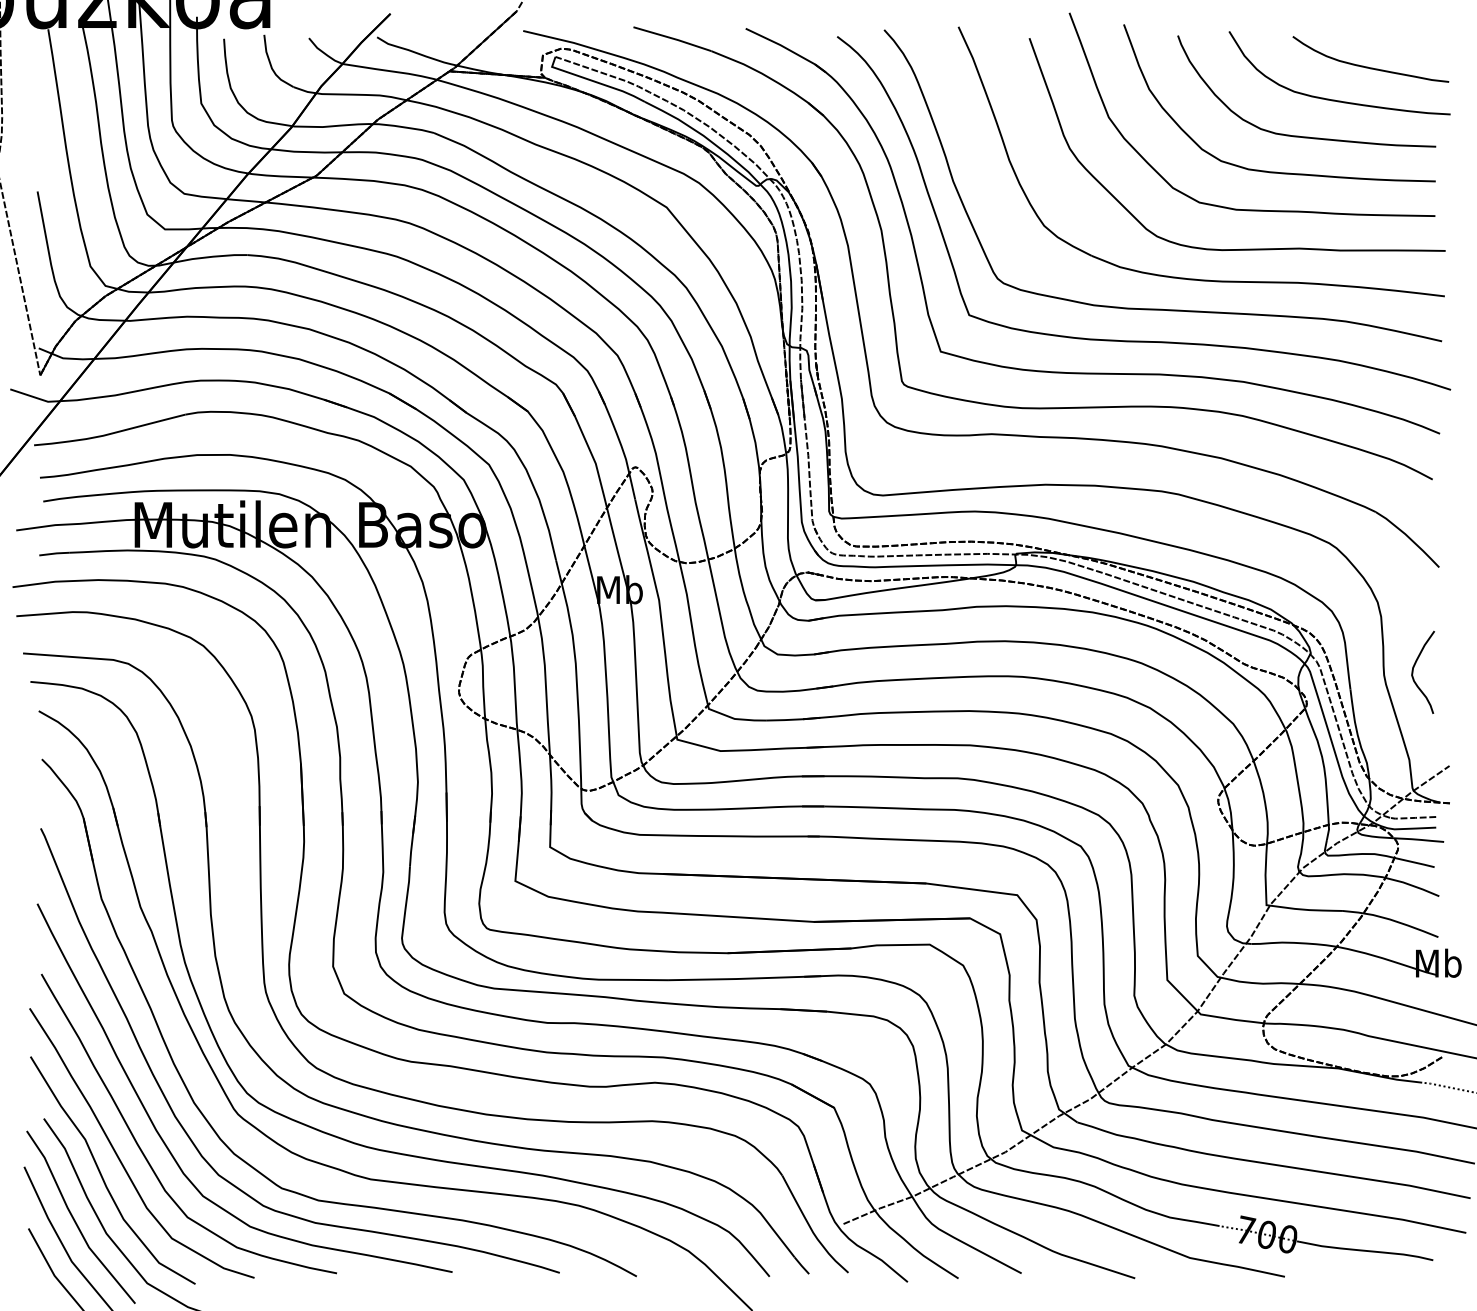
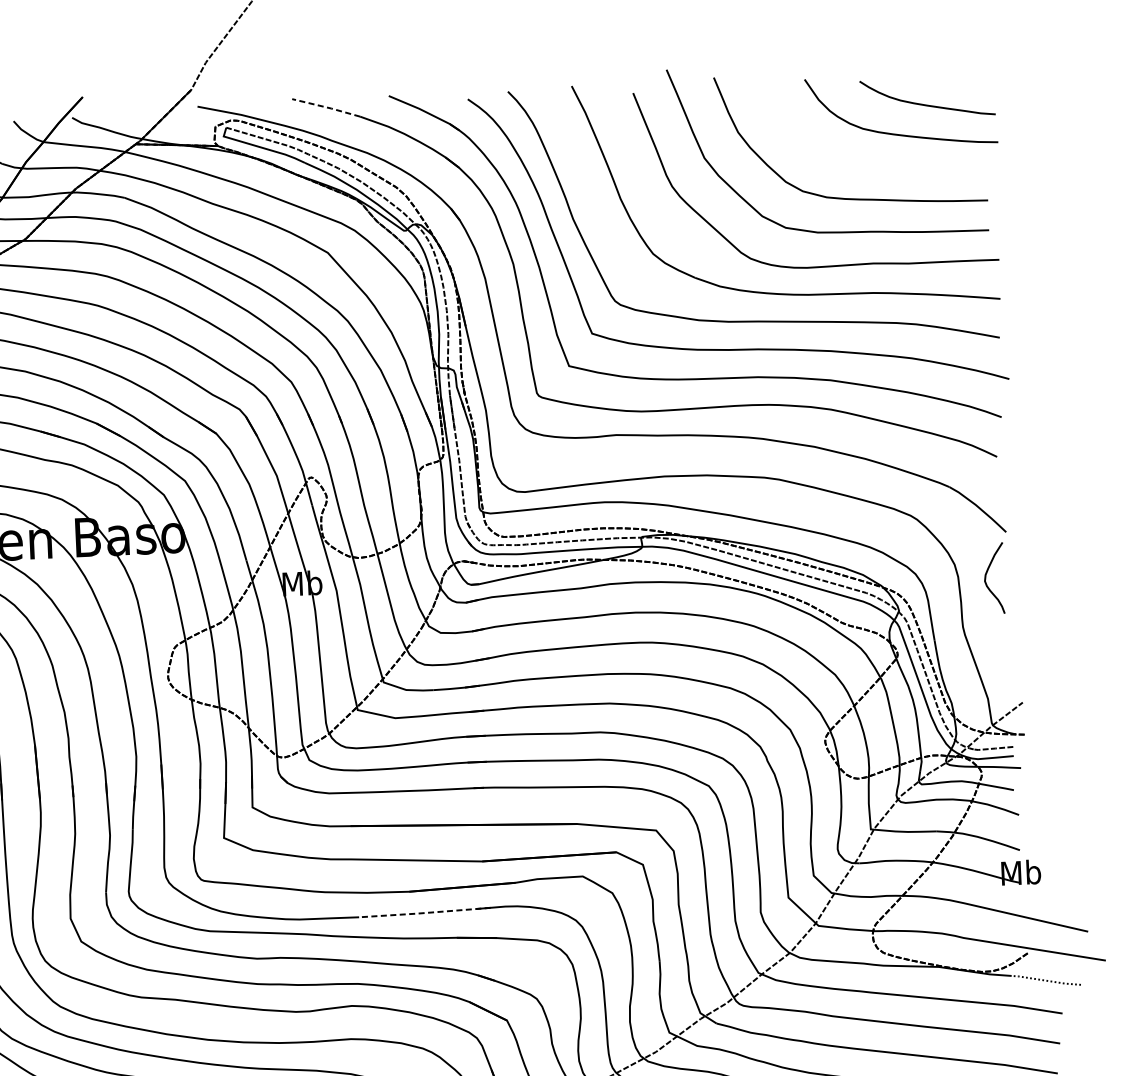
line: (672, 38) -> (326, 107), solid -> dashed
curve: (1299, 135) -> (869, 166), removed
curve: (1414, 667) -> (986, 574), moved
line: (745, 978) -> (425, 912), solid -> dashed

